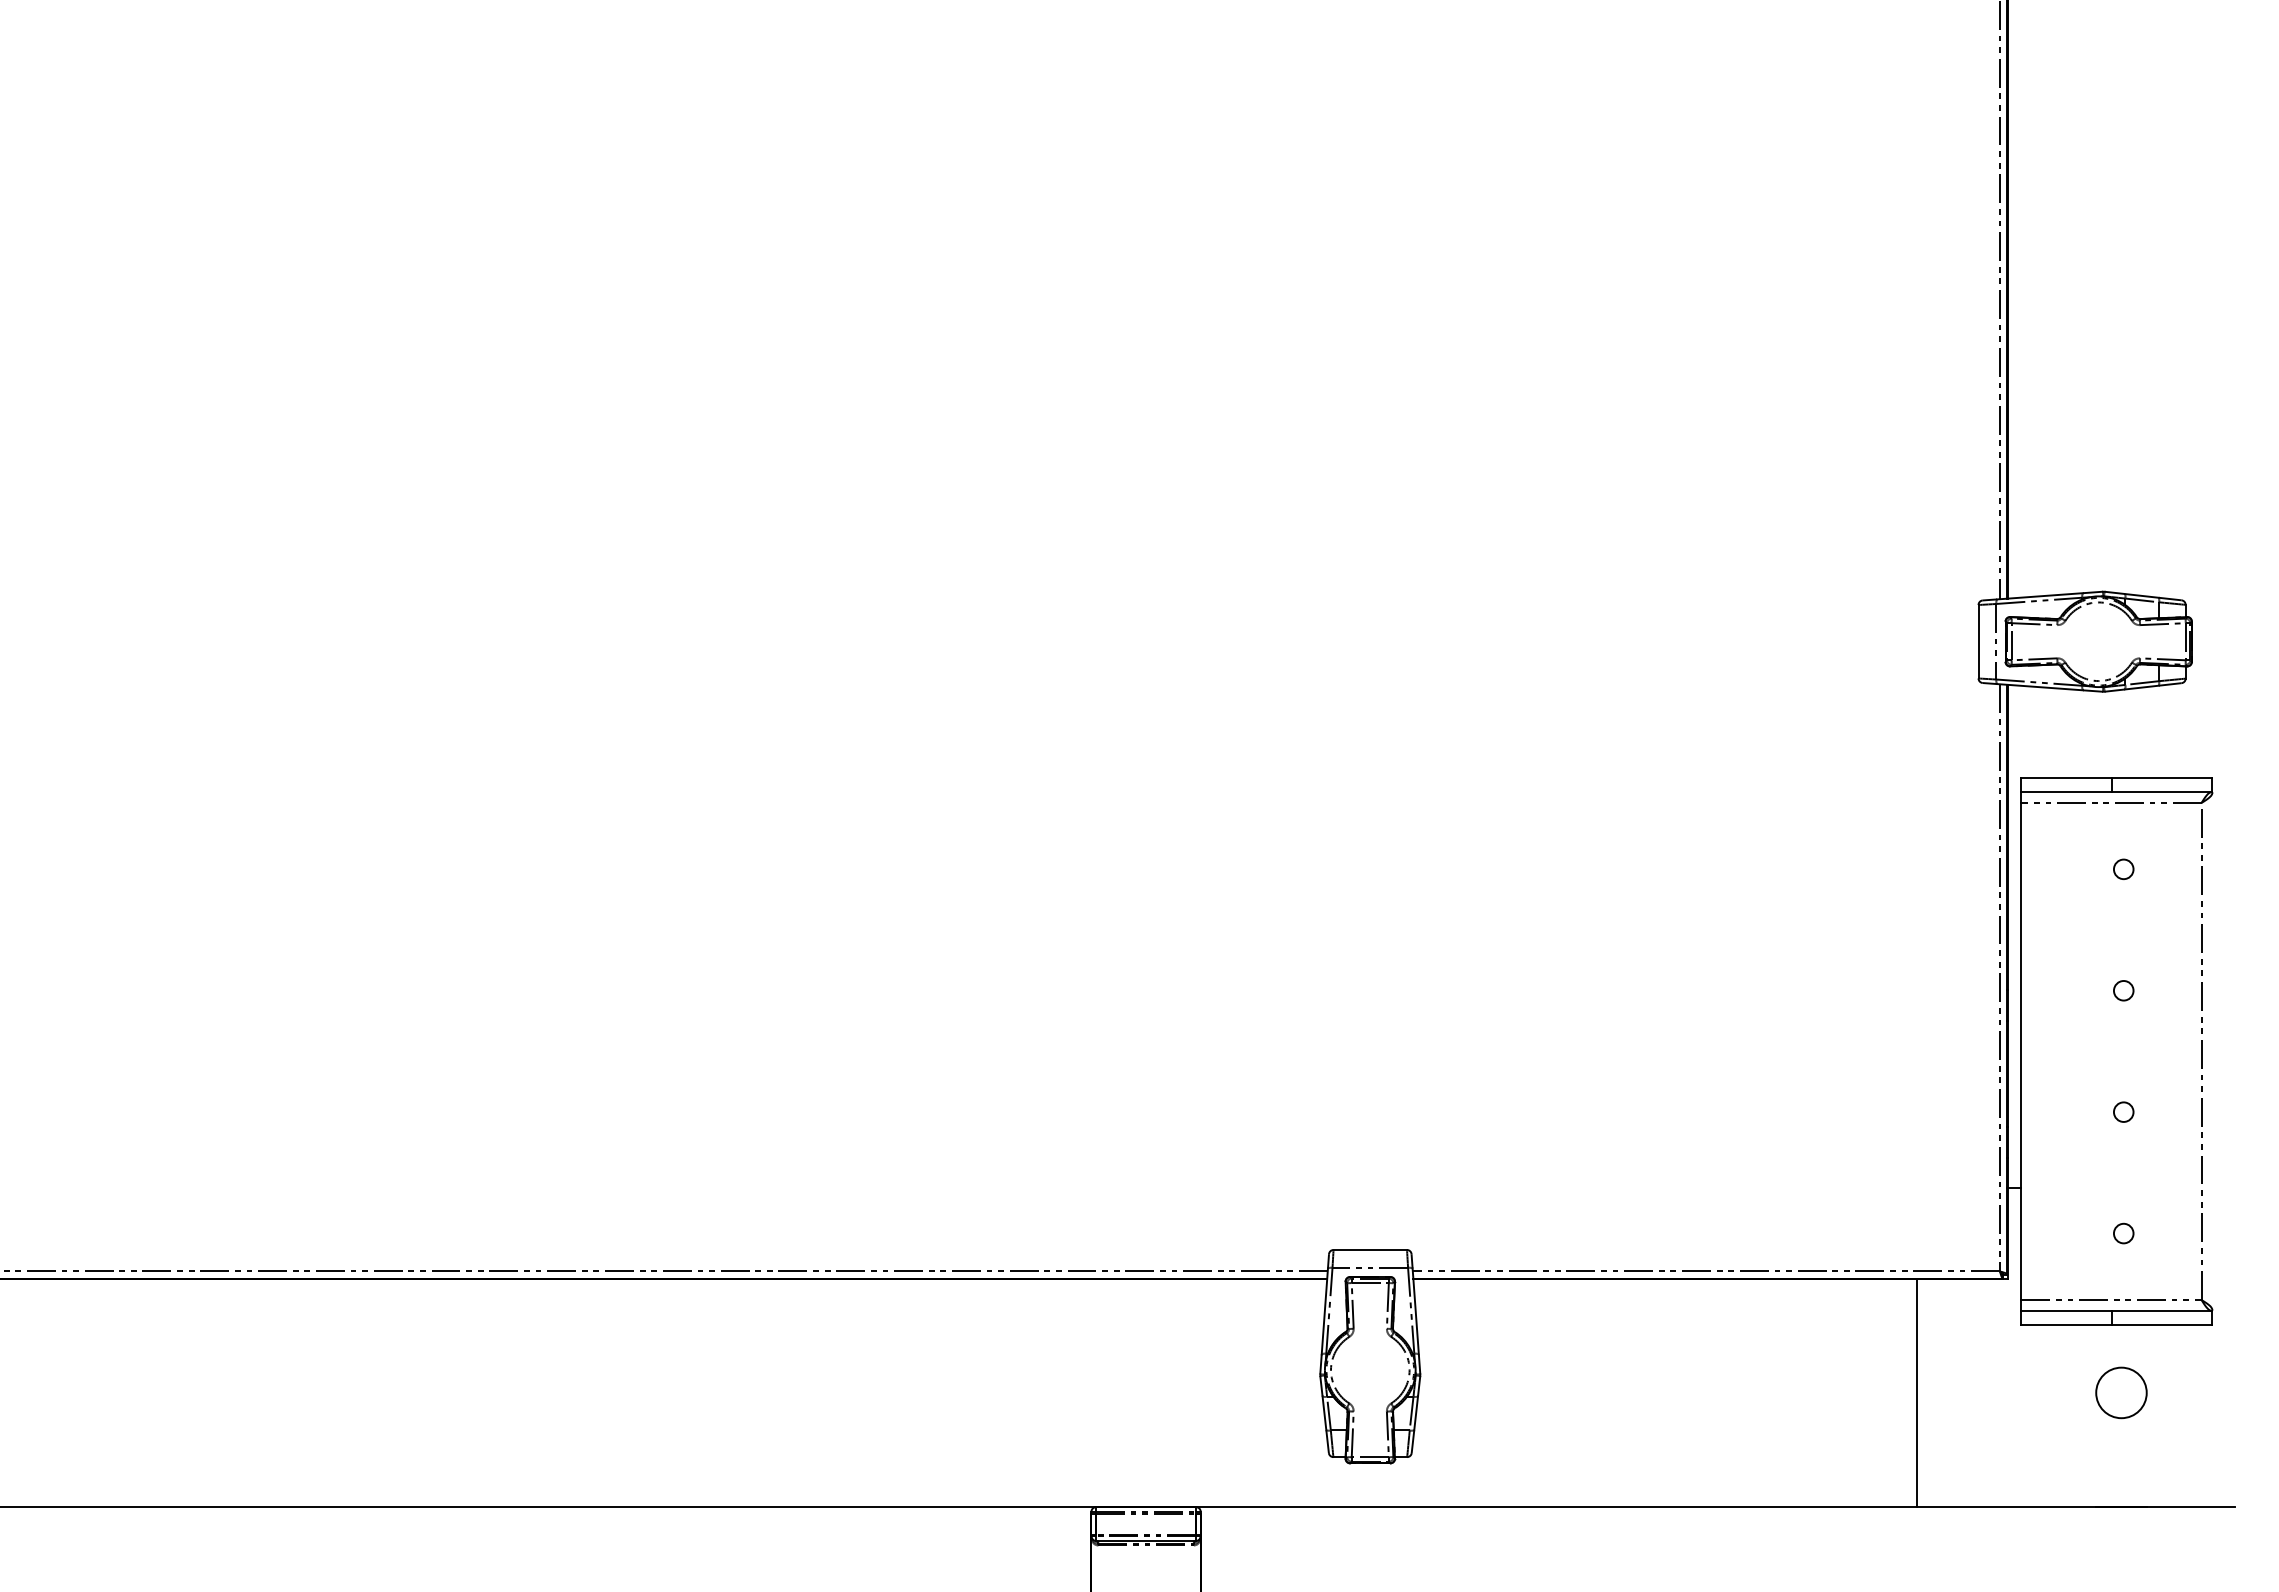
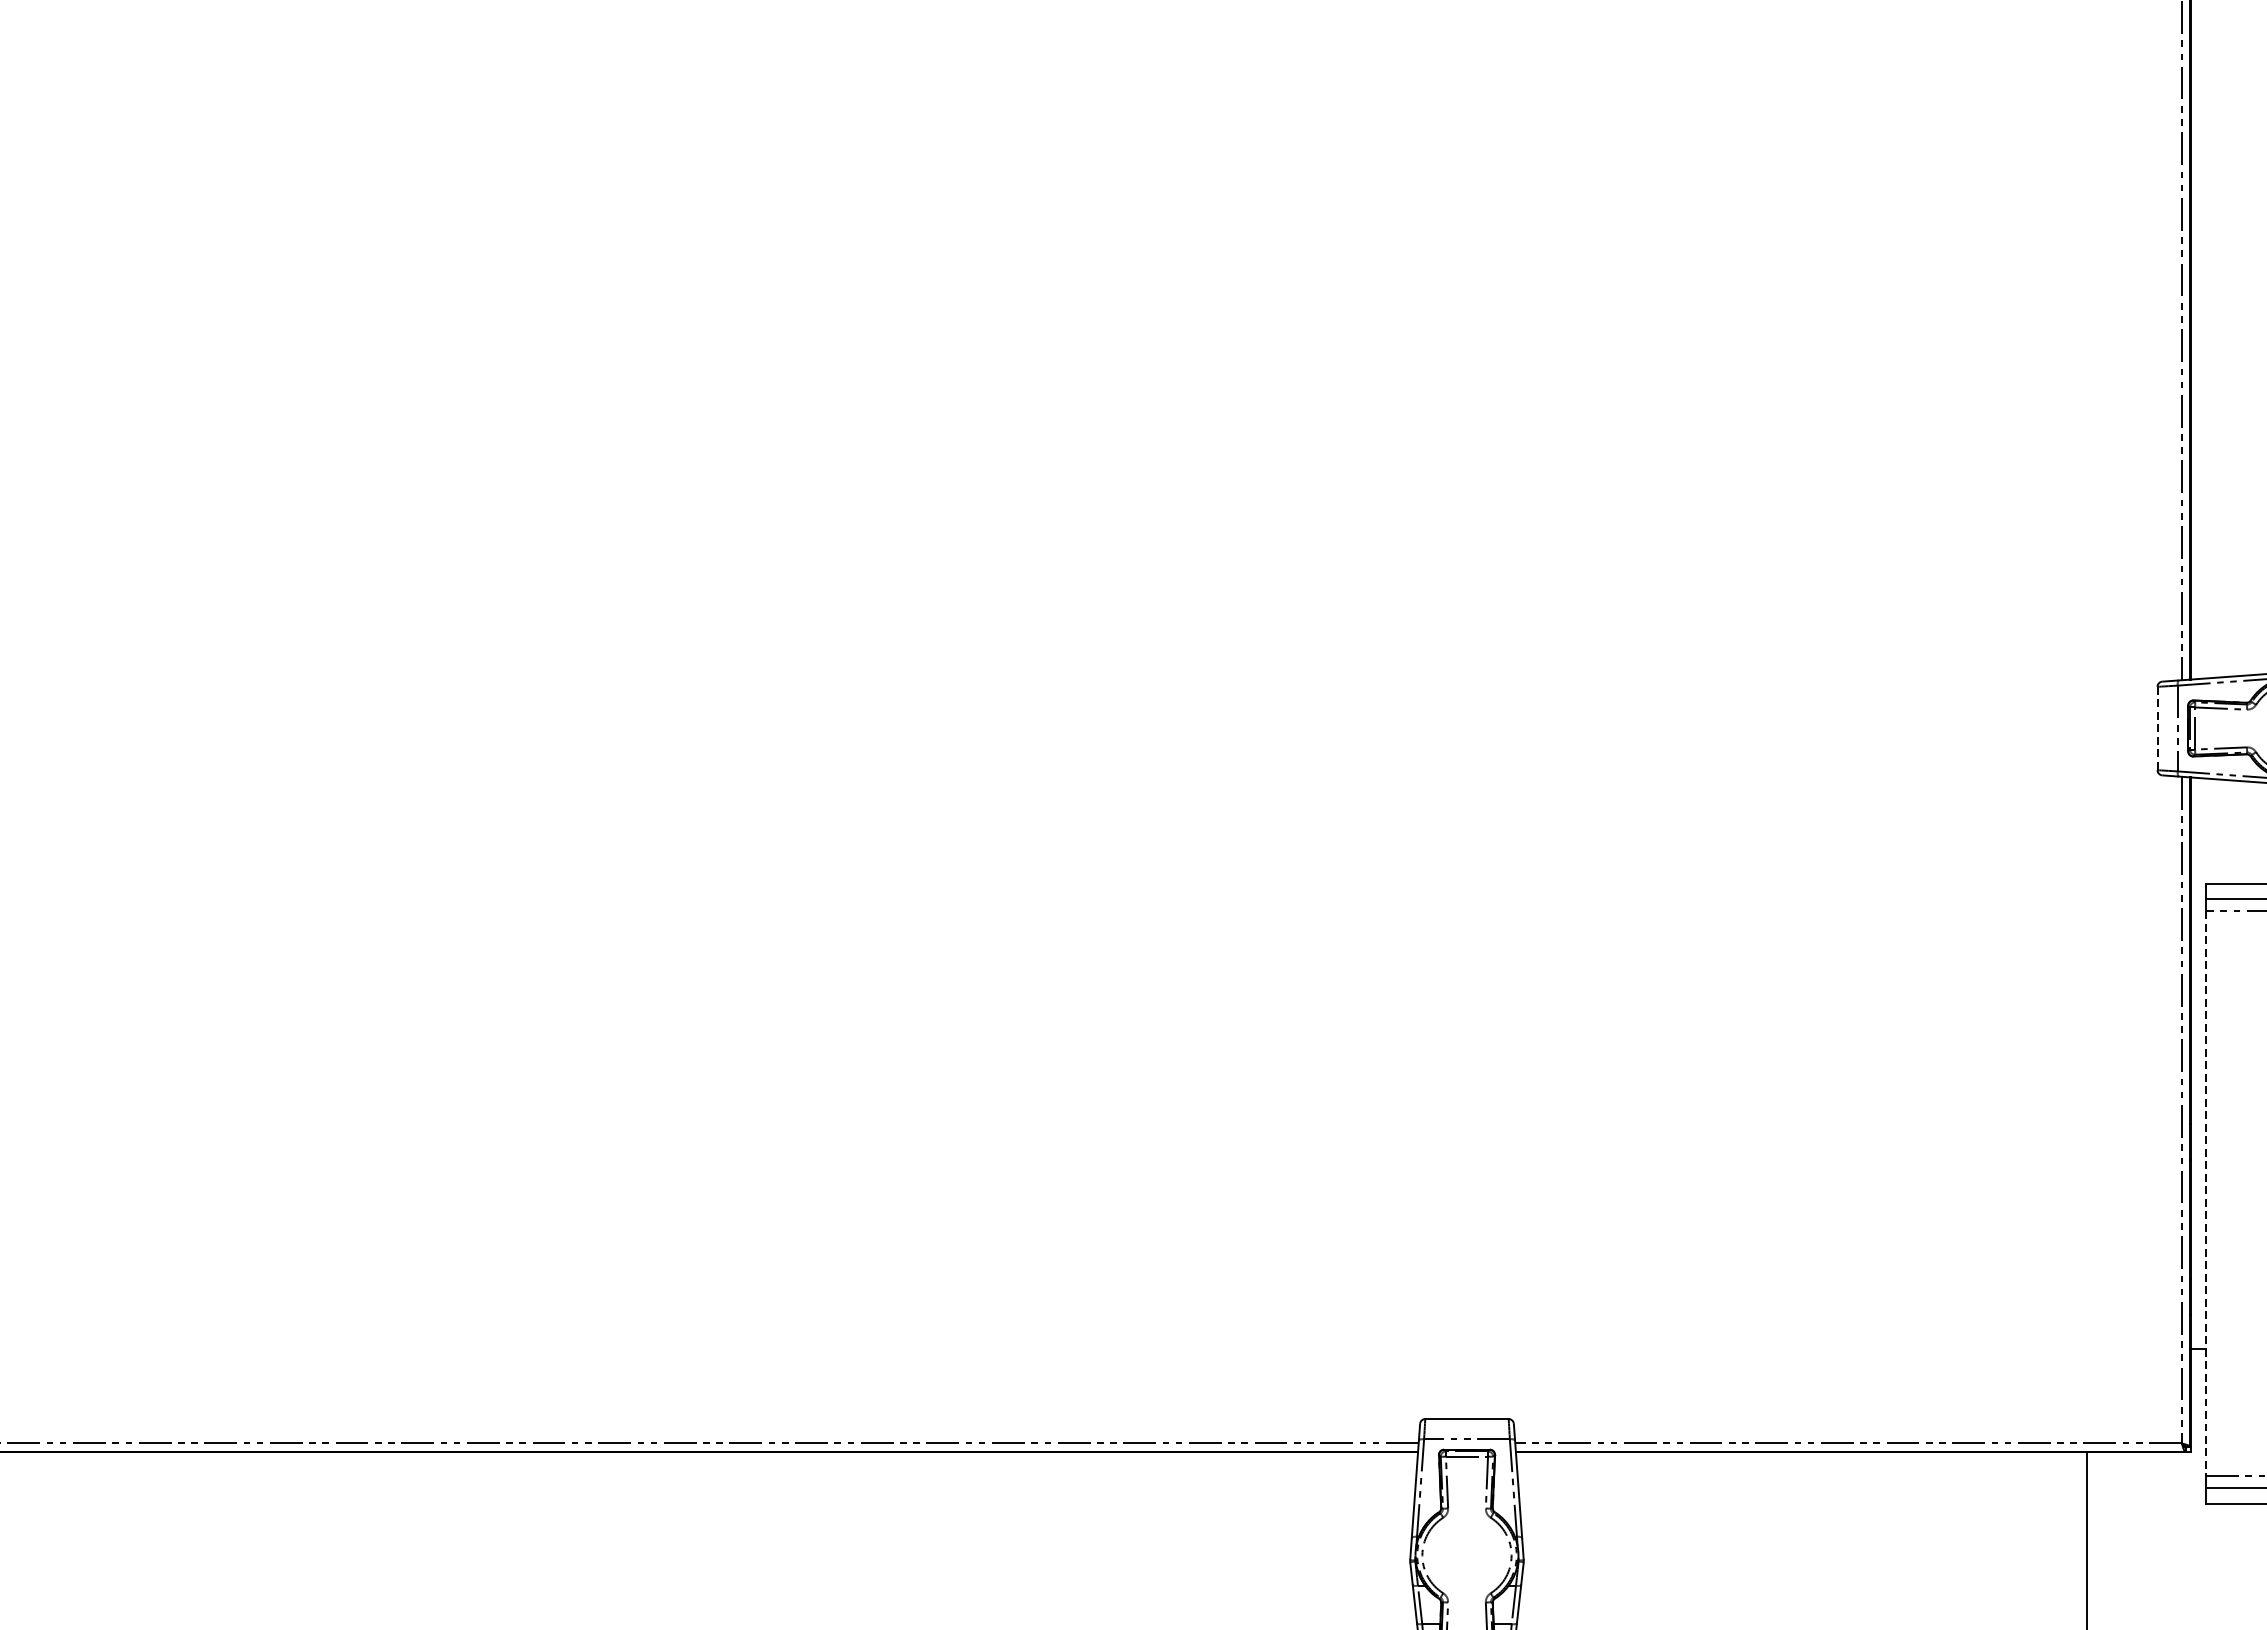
line: (1978, 641) -> (2157, 728), solid -> dashed
line: (2021, 1051) -> (2206, 1193), solid -> dashed

